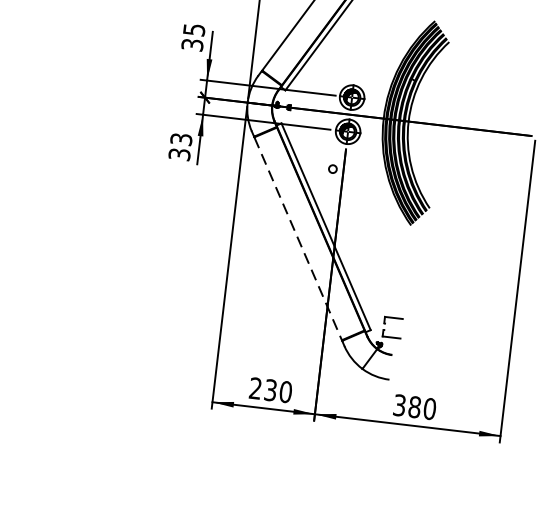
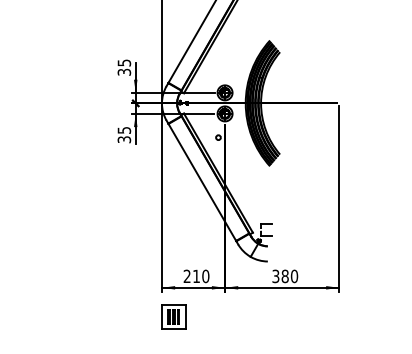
text: (179, 139) -> (123, 130), 33 -> 35
line: (298, 238) -> (202, 182), dashed -> solid
text: (270, 390) -> (196, 276), 230 -> 210
part: (225, 451) -> (173, 316), added

